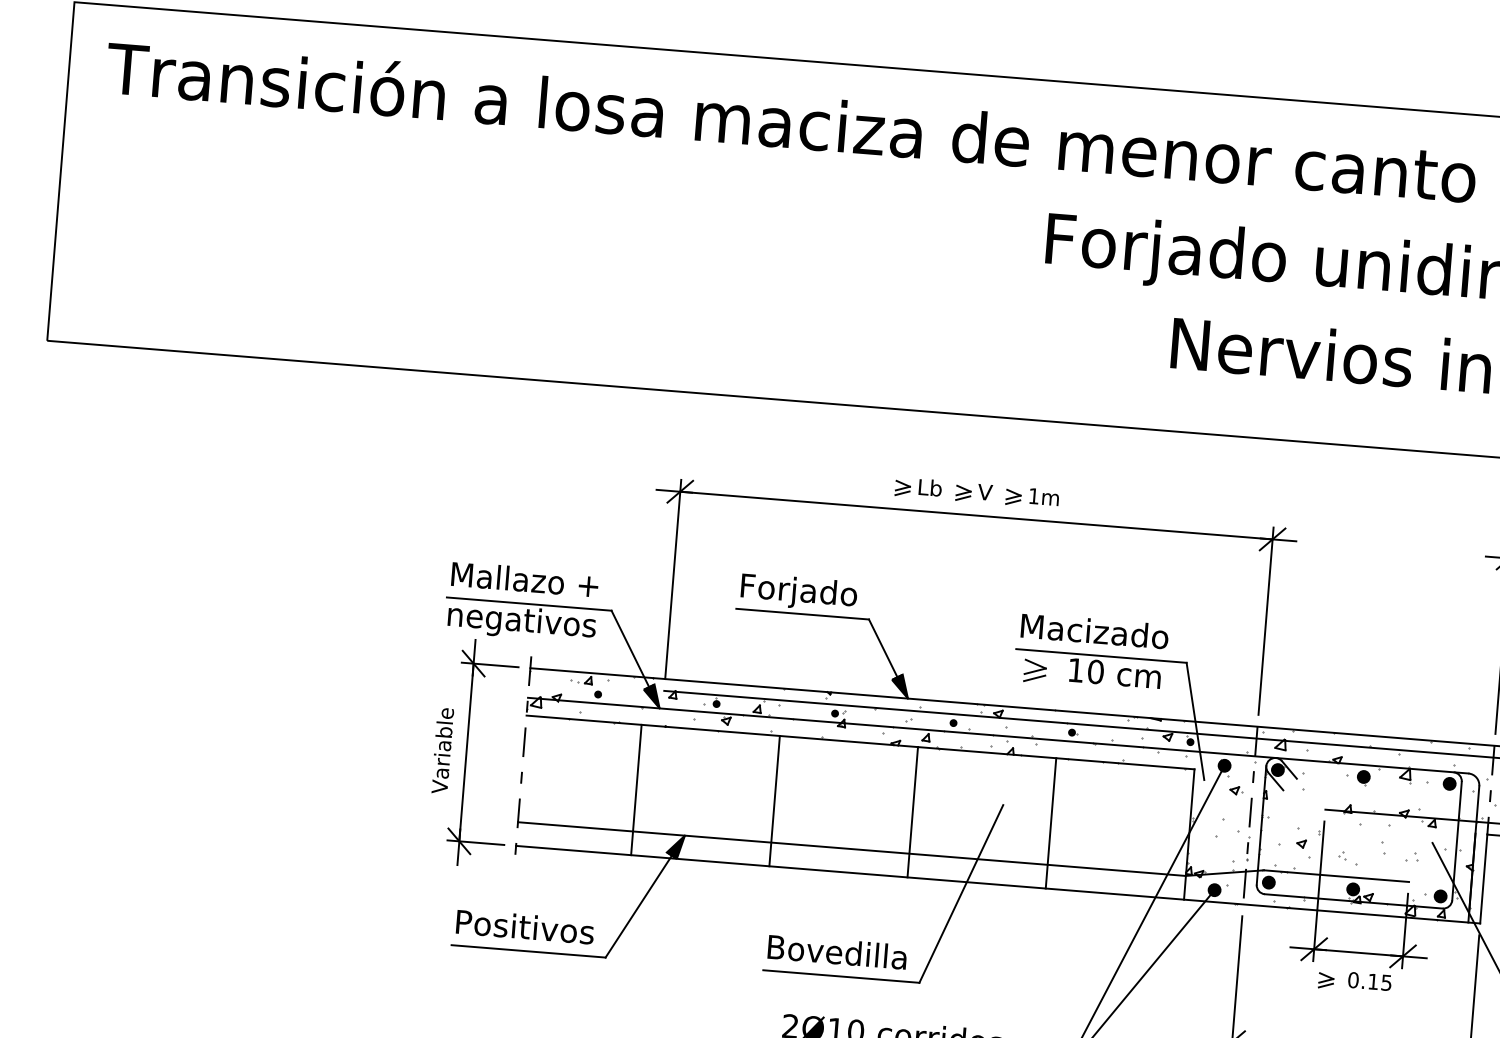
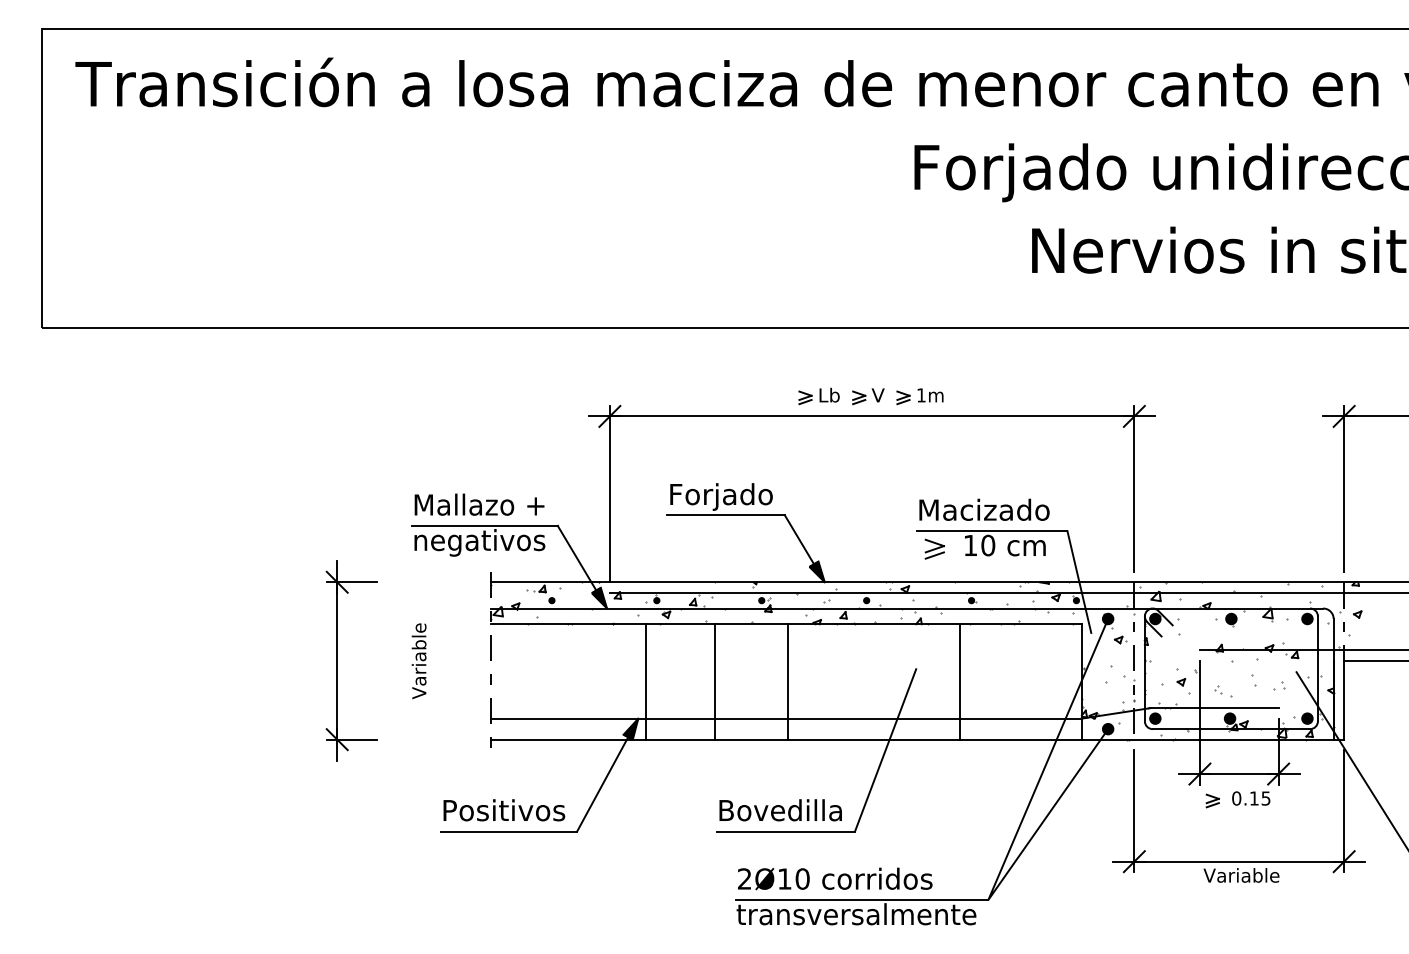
part: (466, 751) -> (337, 660), moved
line: (636, 789) -> (646, 681), moved
line: (913, 811) -> (788, 681), moved

